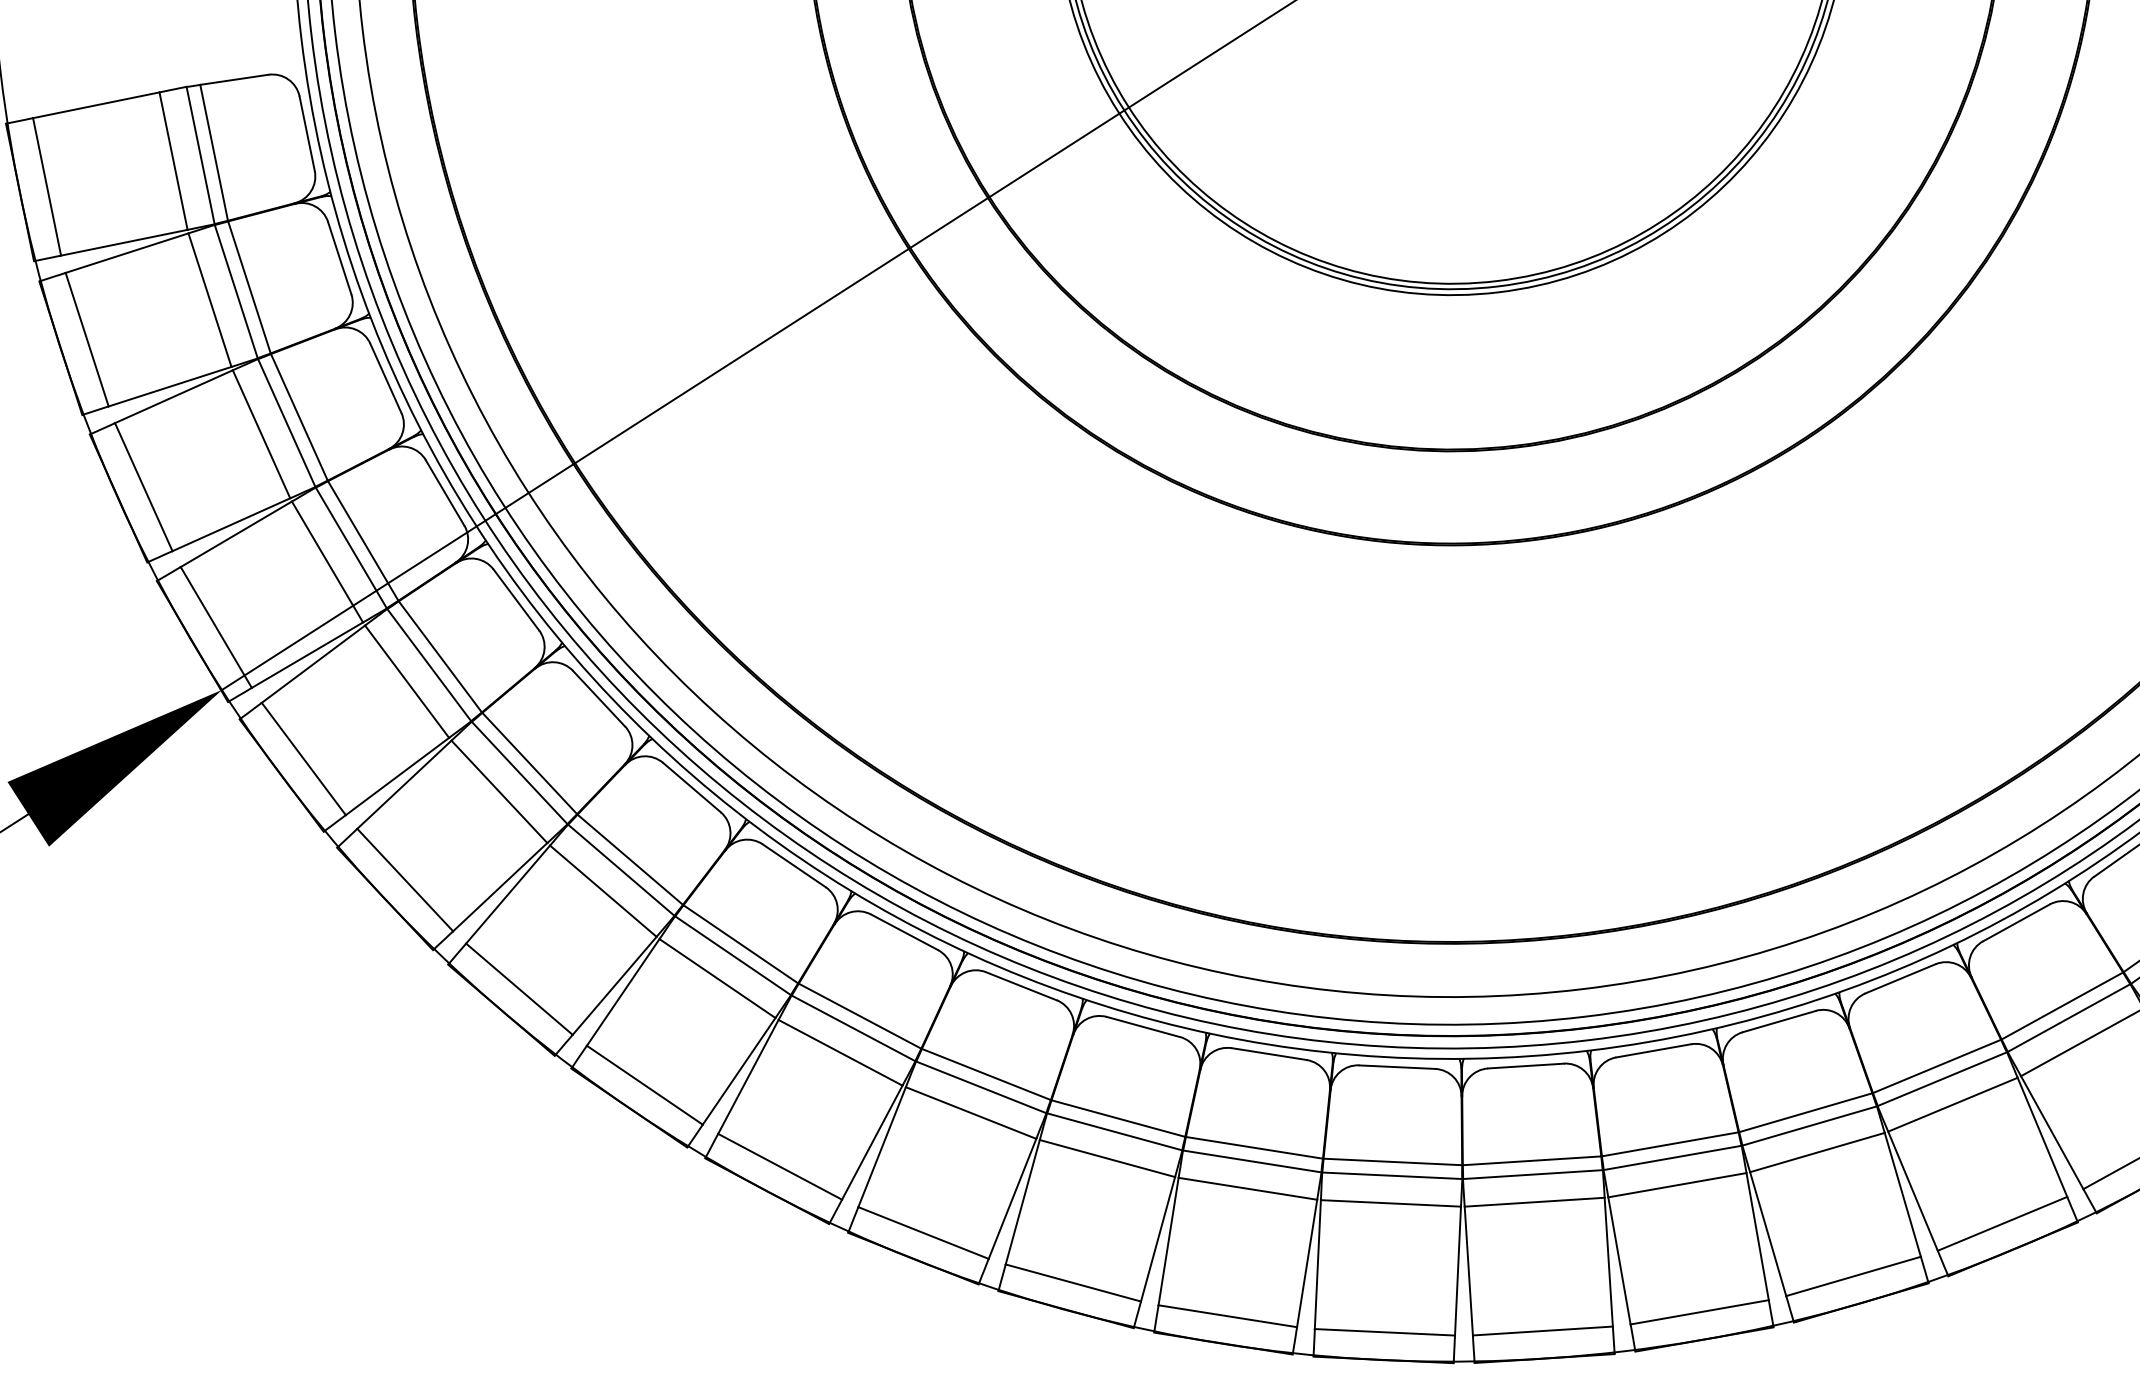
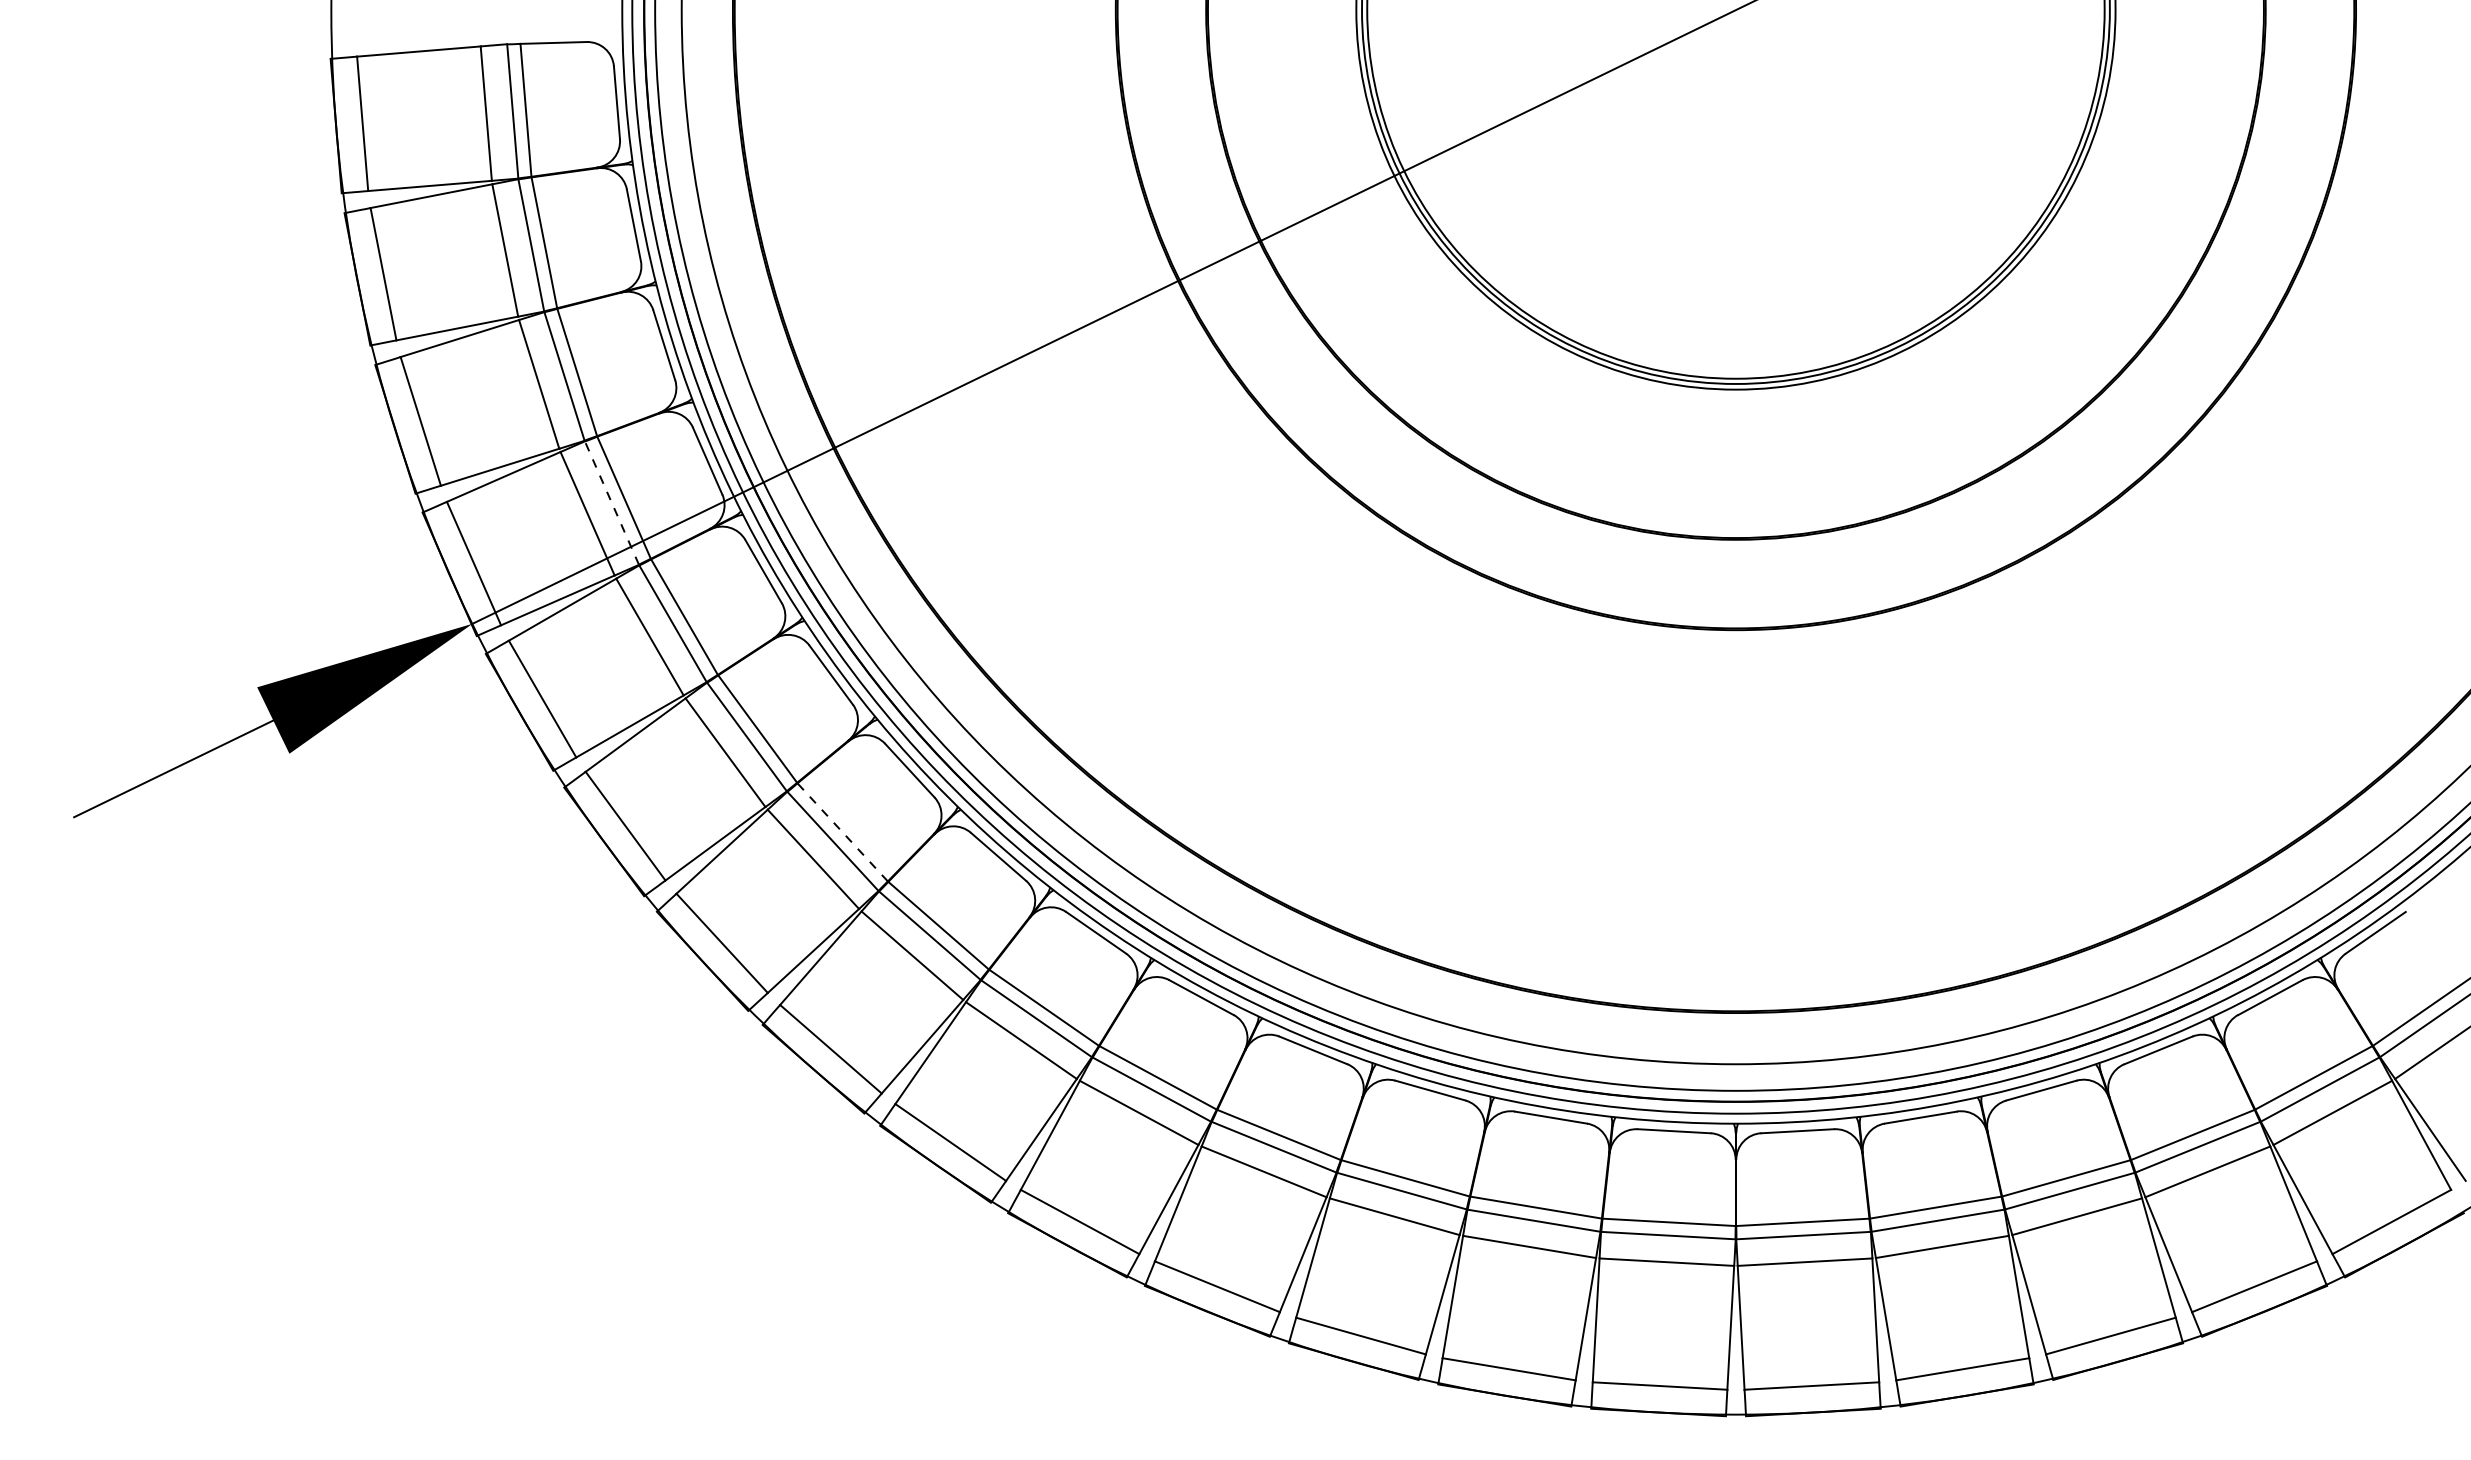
line: (350, 547) -> (611, 502), solid -> dashed
line: (630, 859) -> (842, 832), solid -> dashed

